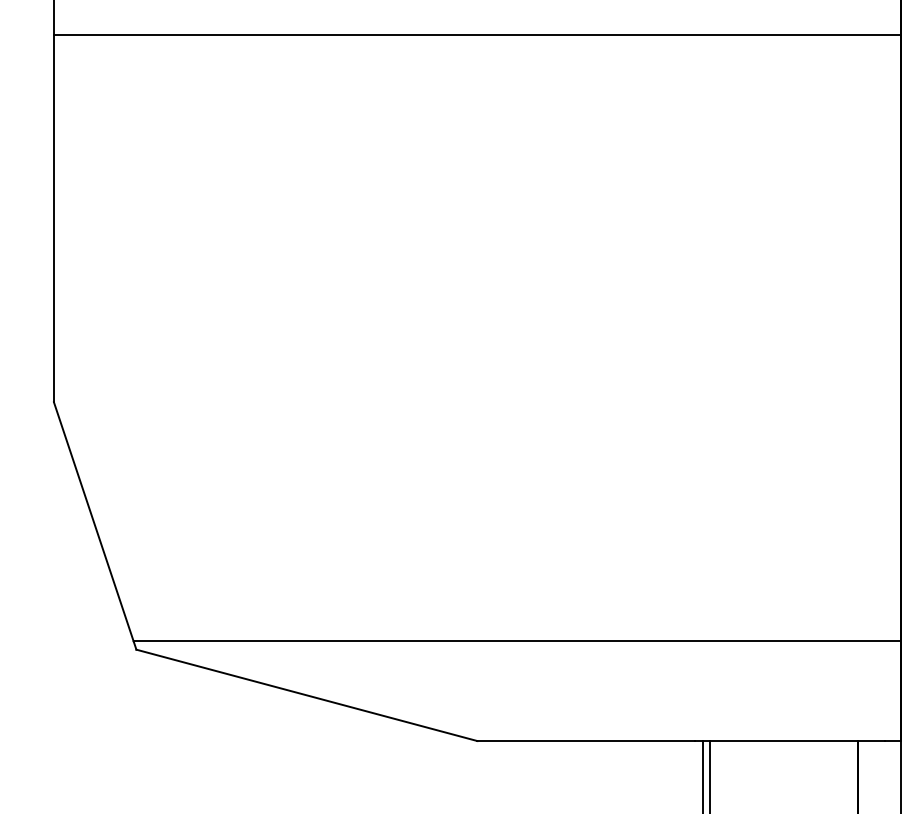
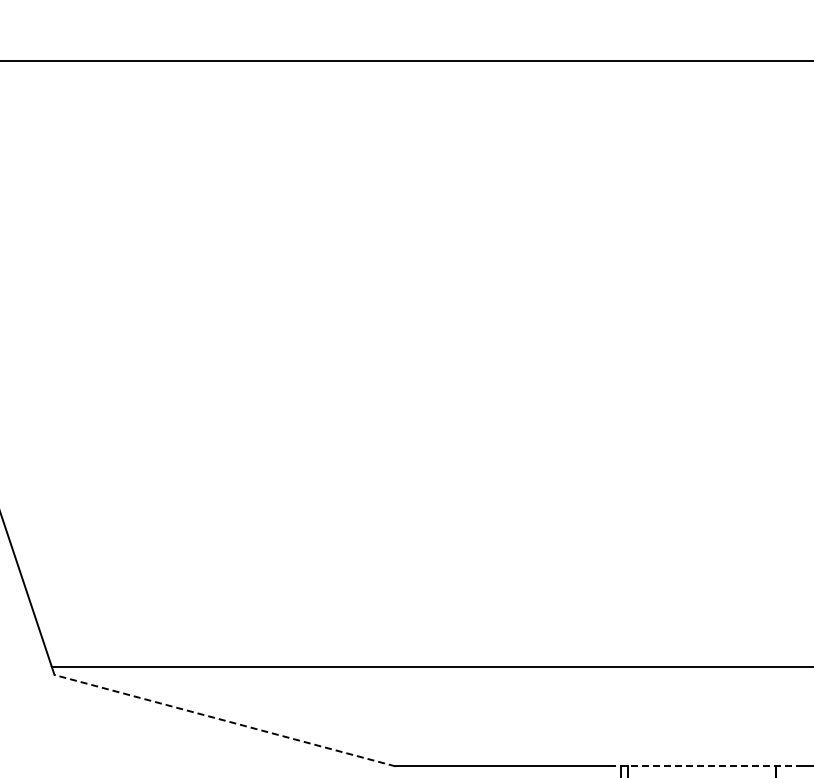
line: (306, 695) -> (224, 720), solid -> dashed
line: (789, 741) -> (707, 766), solid -> dashed

